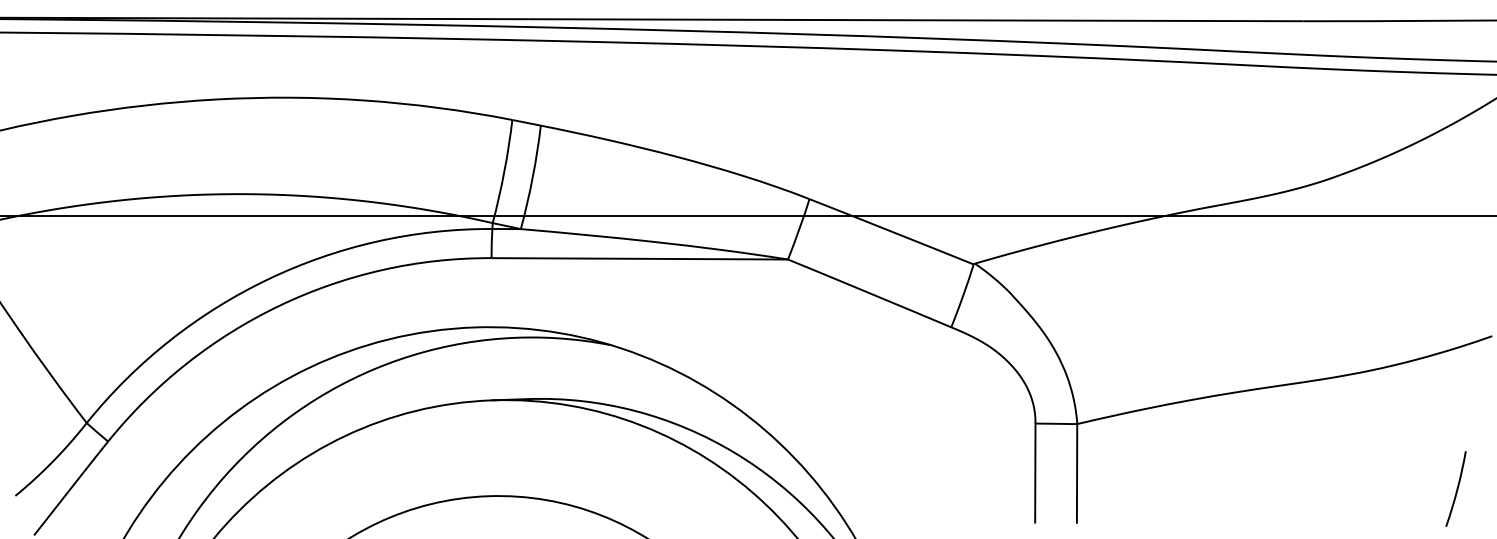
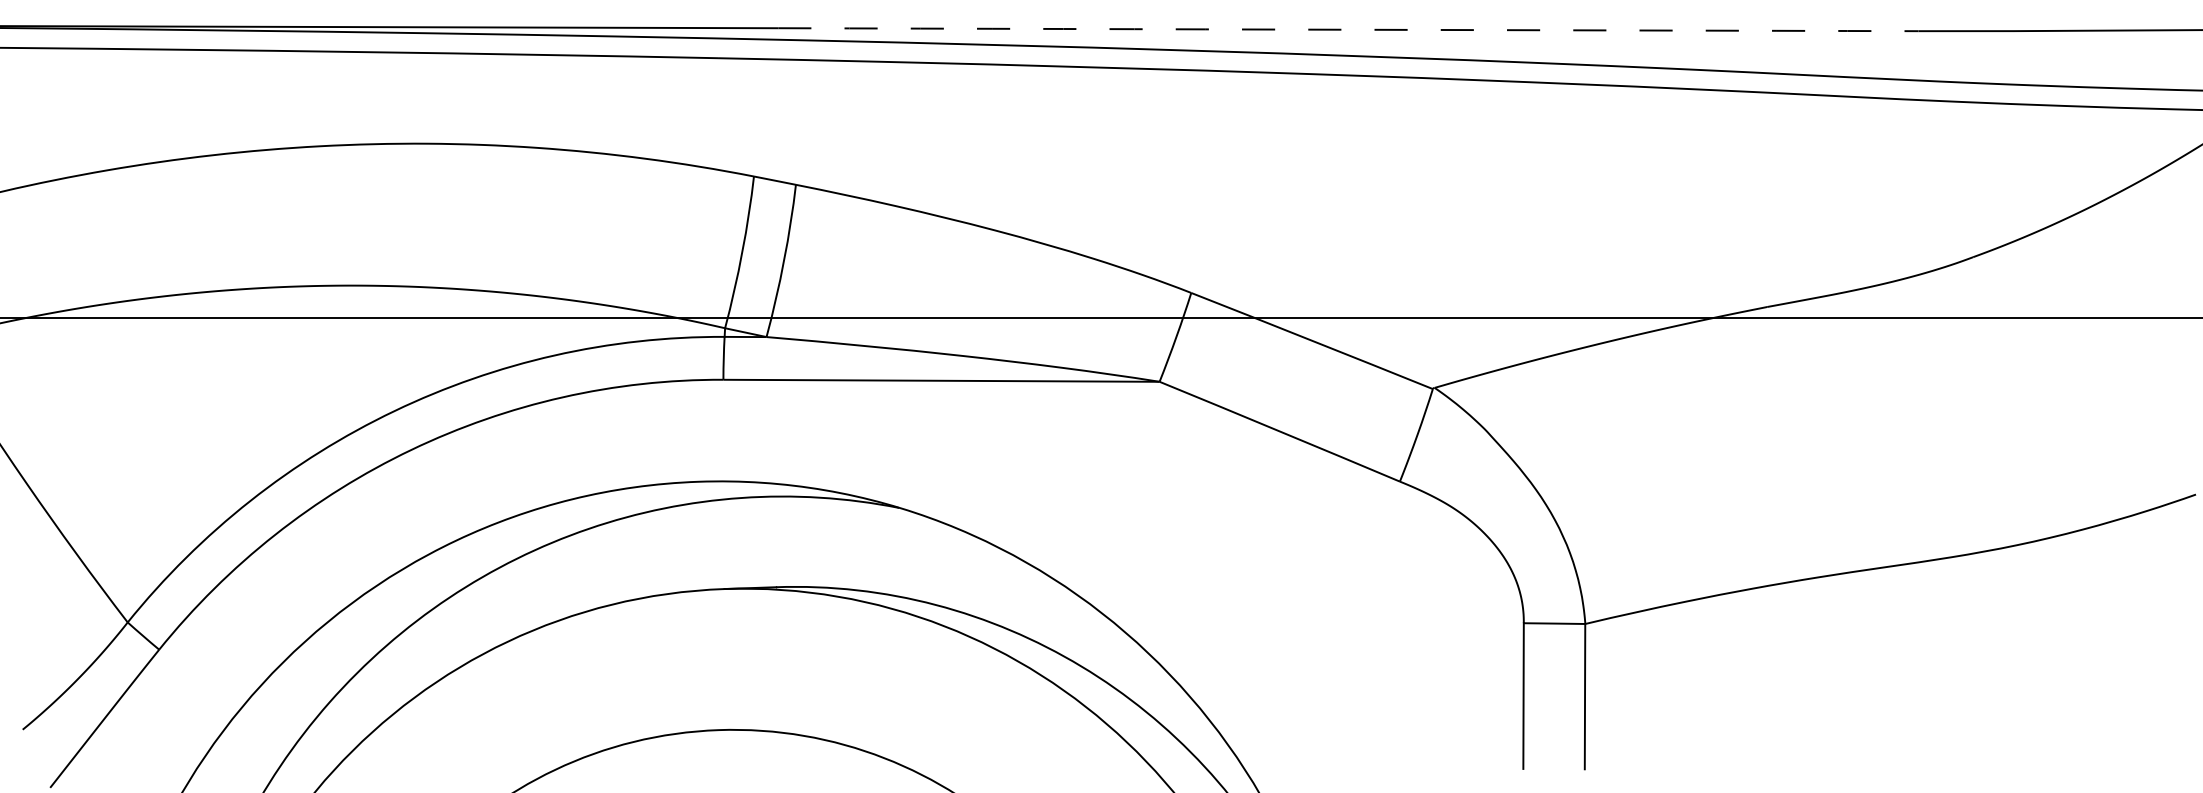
arc: (916, 20) -> (1348, 30), solid -> dashed
curve: (1456, 488) -> (2143, 718), removed

